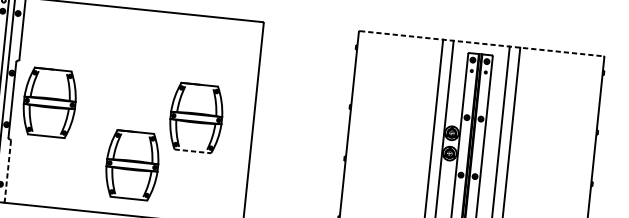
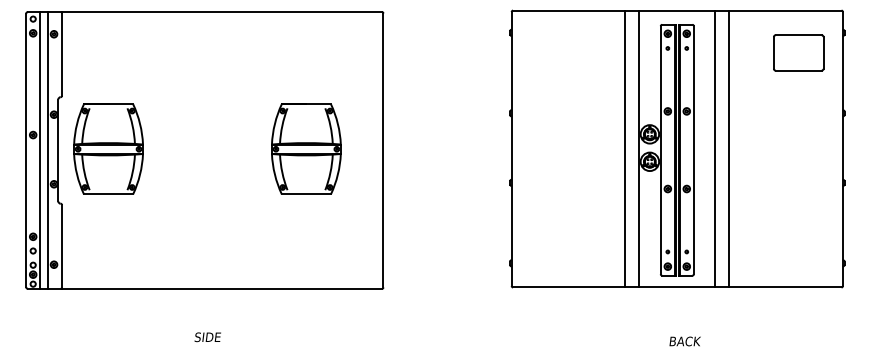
line: (481, 43) -> (677, 10), dashed -> solid
part: (568, 84) -> (798, 52), added
line: (192, 151) -> (306, 194), dashed -> solid
part: (132, 164) -> (227, 220), removed
line: (8, 172) -> (62, 247), dashed -> solid

